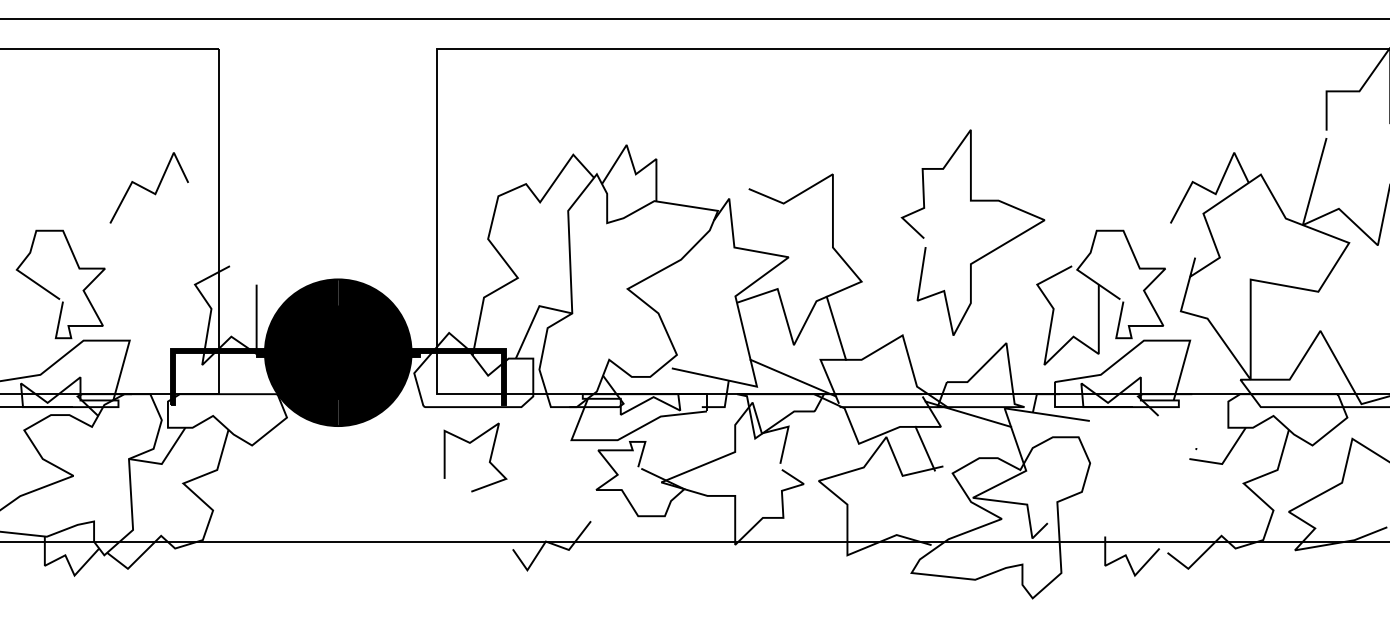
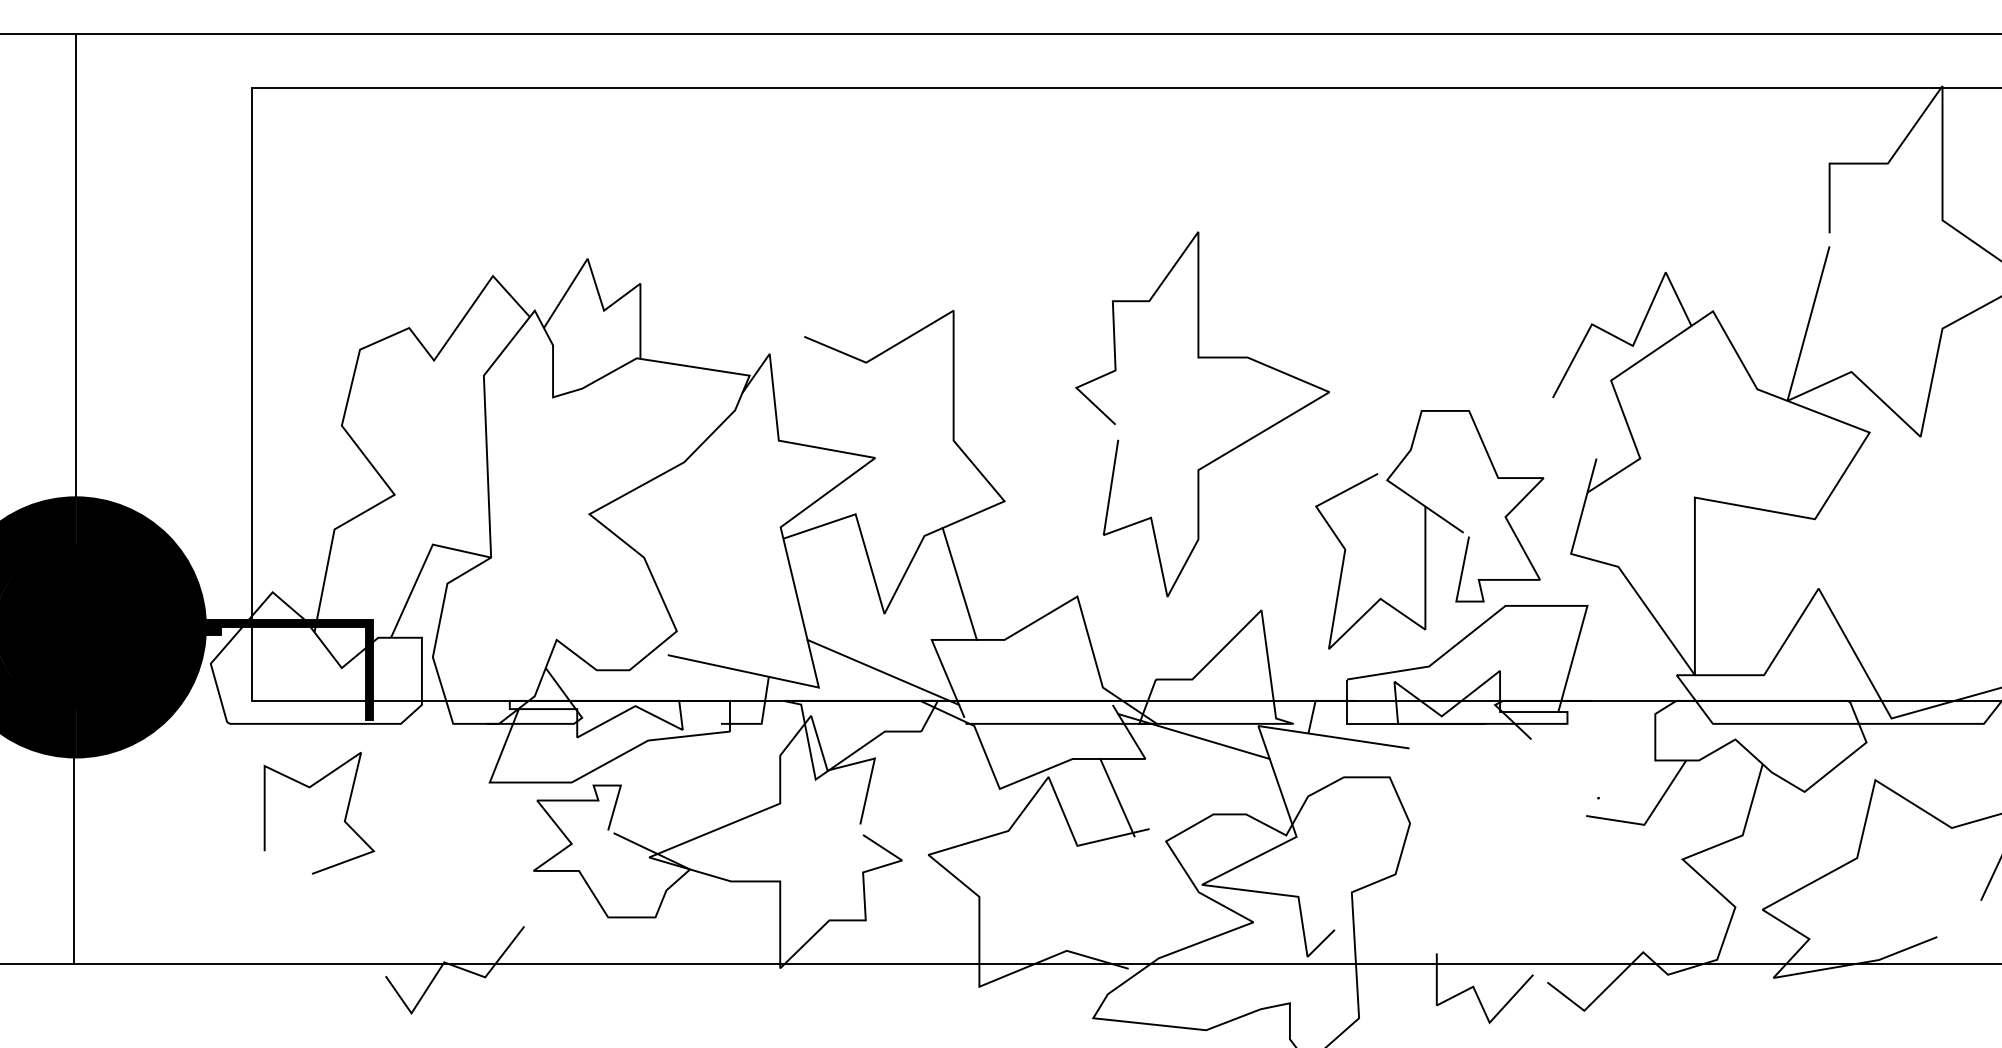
line: (338, 148) -> (76, 264), added
line: (337, 484) -> (74, 861), added

